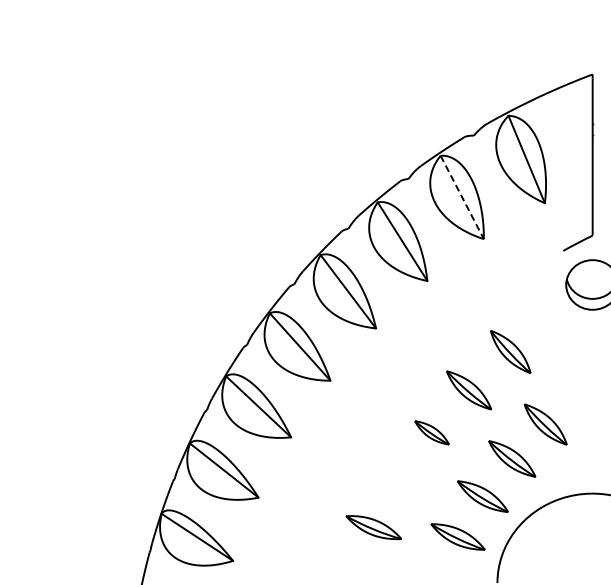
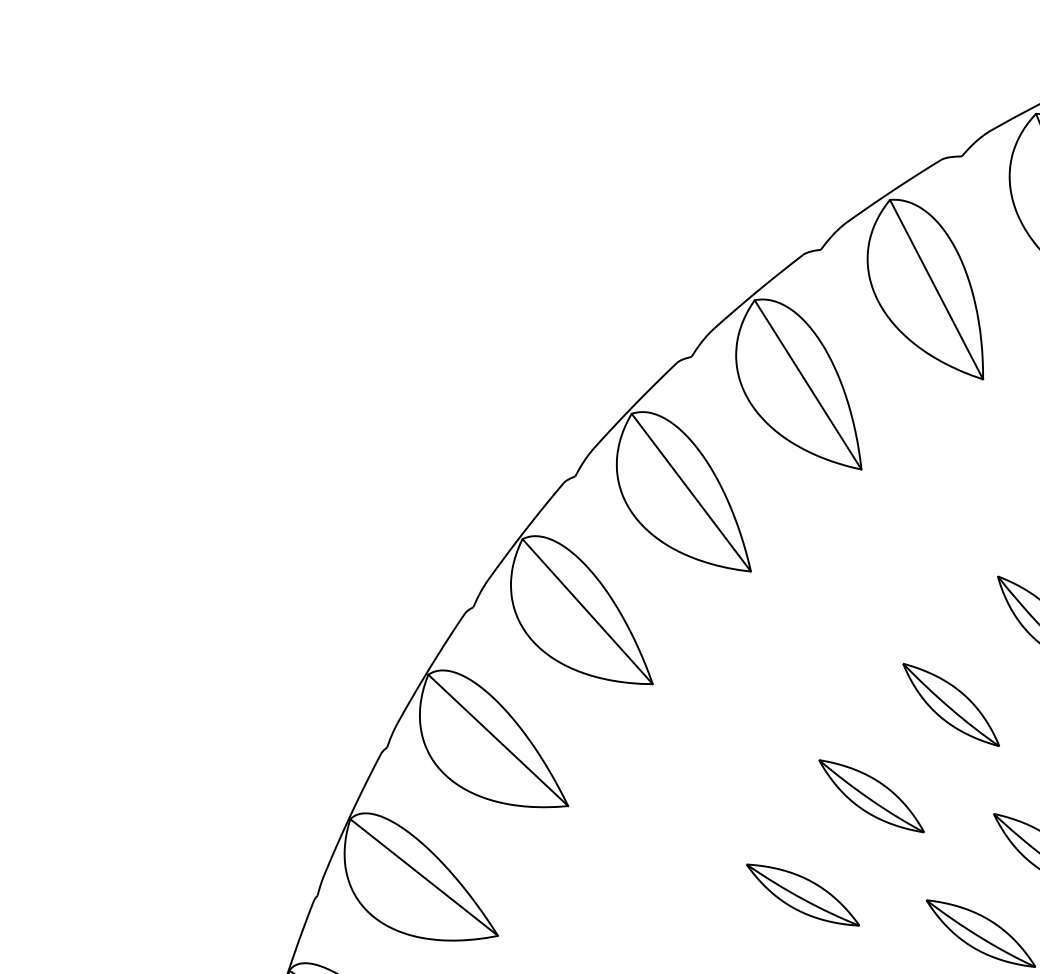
line: (462, 197) -> (937, 289), dashed -> solid
part: (431, 432) -> (870, 795), size x1.43
part: (399, 478) -> (801, 894), added

